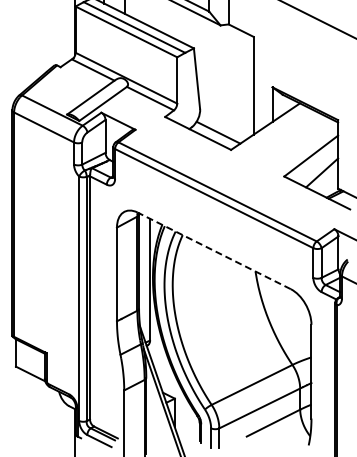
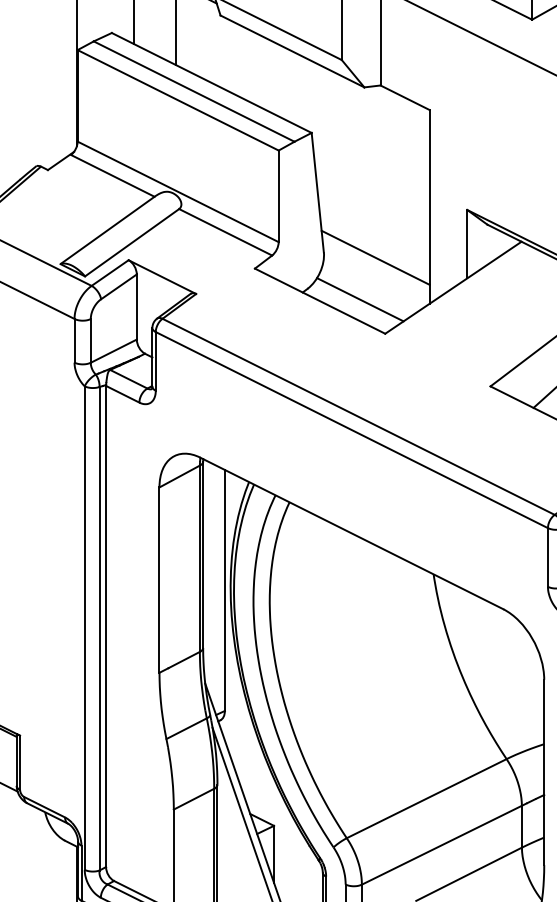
line: (225, 111) -> (374, 257), added
line: (214, 250) -> (352, 532), dashed -> solid

